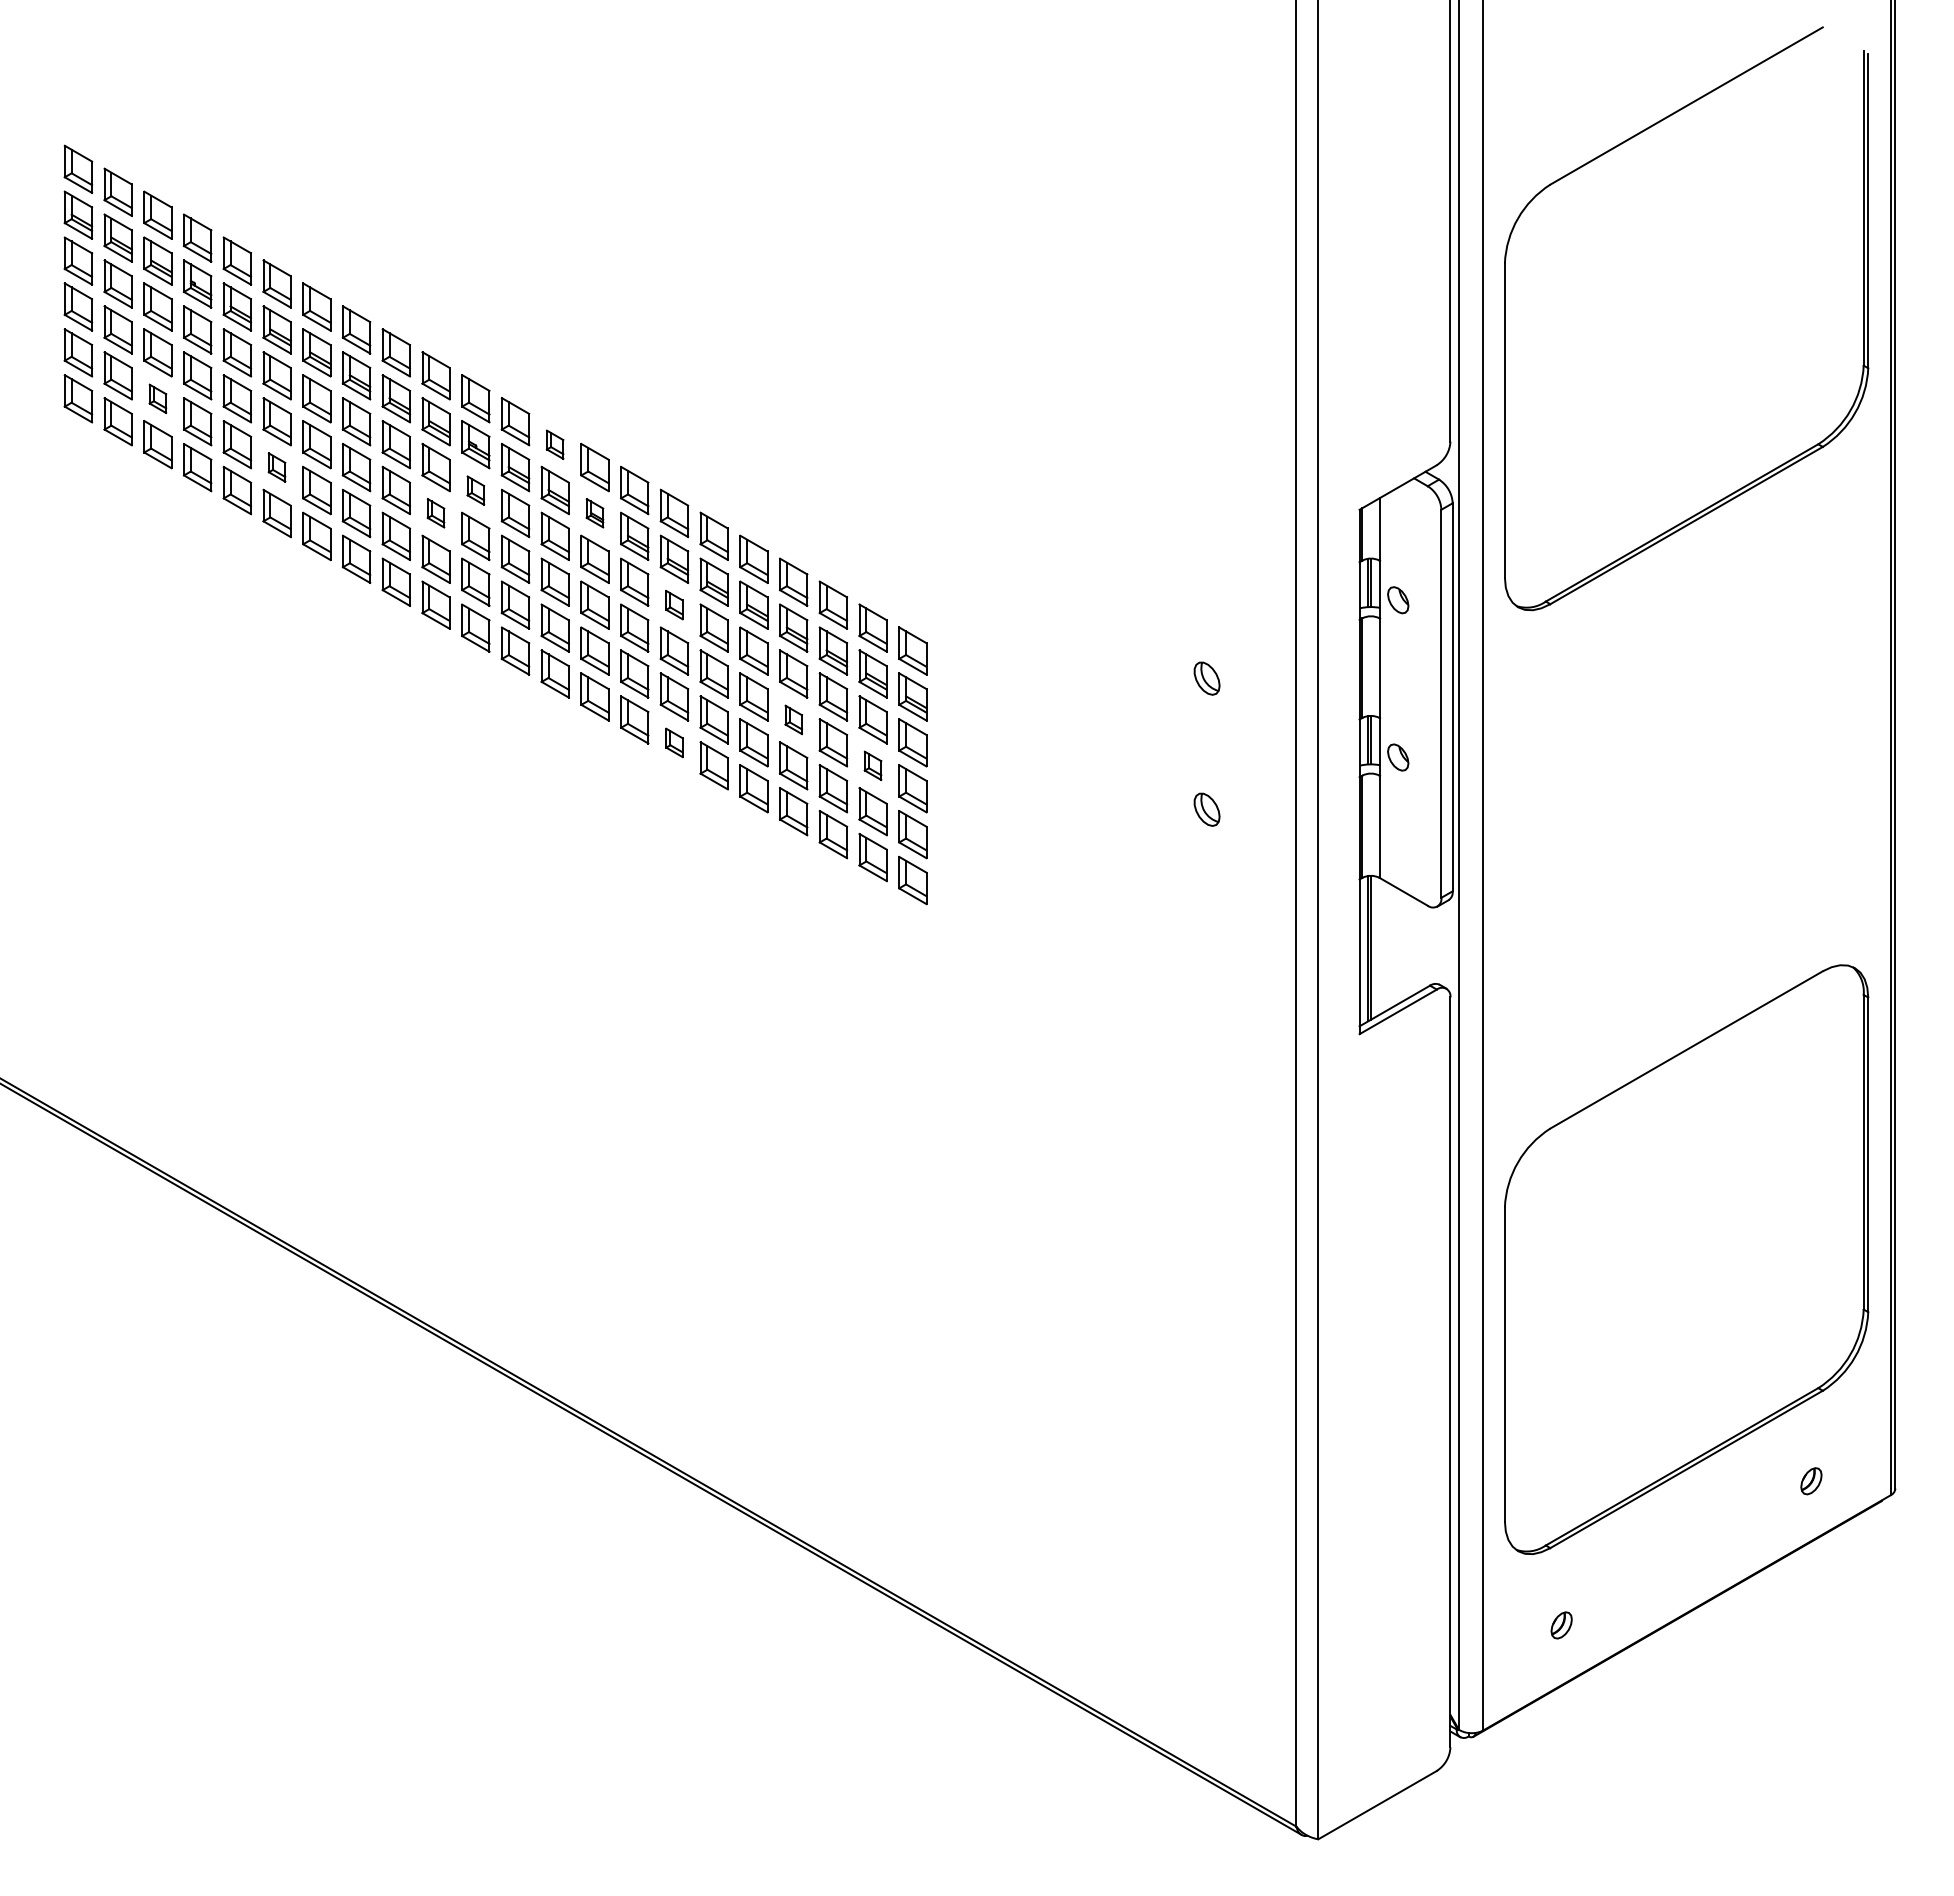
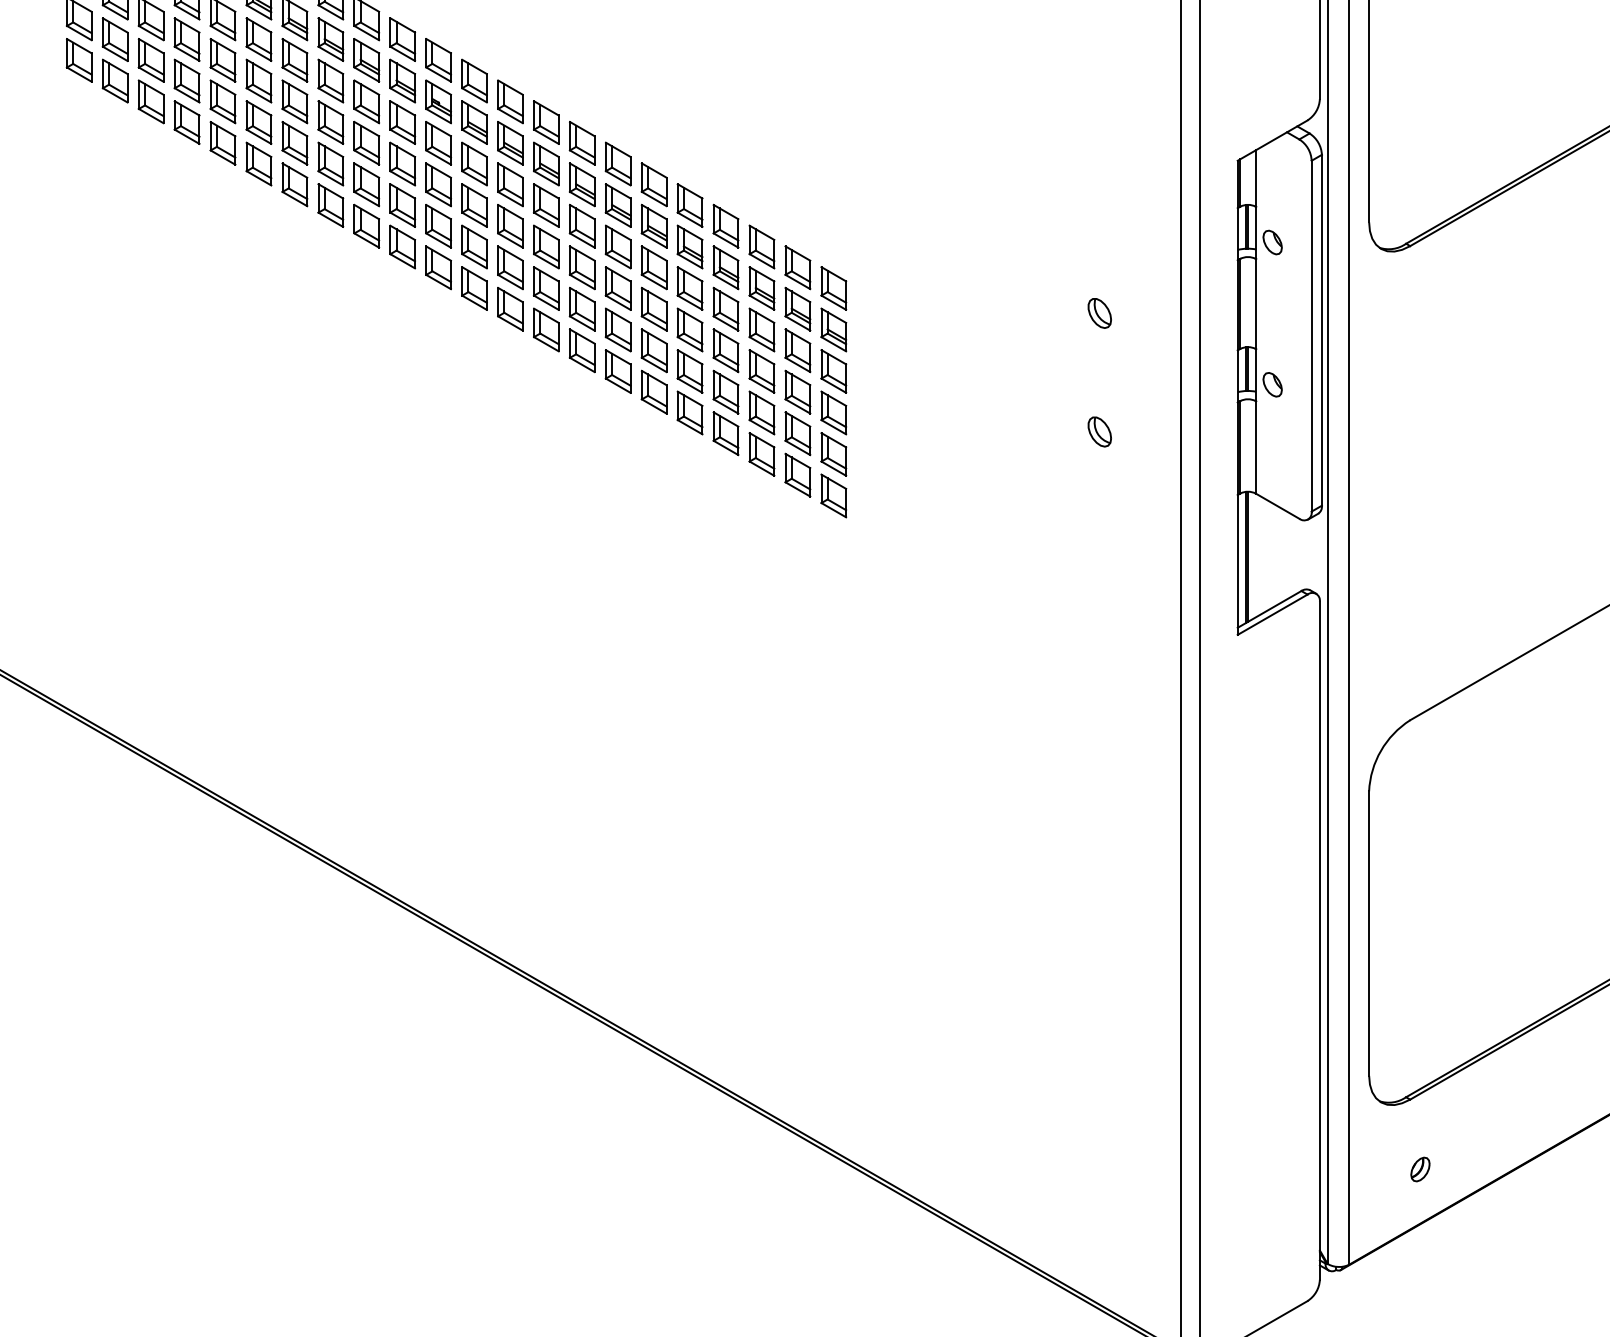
part: (157, 398) -> (150, 60), size x1.67
part: (554, 444) -> (509, 101), size x1.67
part: (276, 467) -> (258, 122), size x1.67
part: (475, 490) -> (438, 143), size x1.67
part: (435, 512) -> (402, 163), size x1.67
part: (594, 512) -> (545, 163), size x1.67
part: (674, 604) -> (618, 246), size x1.67
part: (793, 719) -> (725, 350), size x1.67
part: (674, 742) -> (618, 371), size x1.67
part: (872, 765) -> (797, 391), size x1.67

